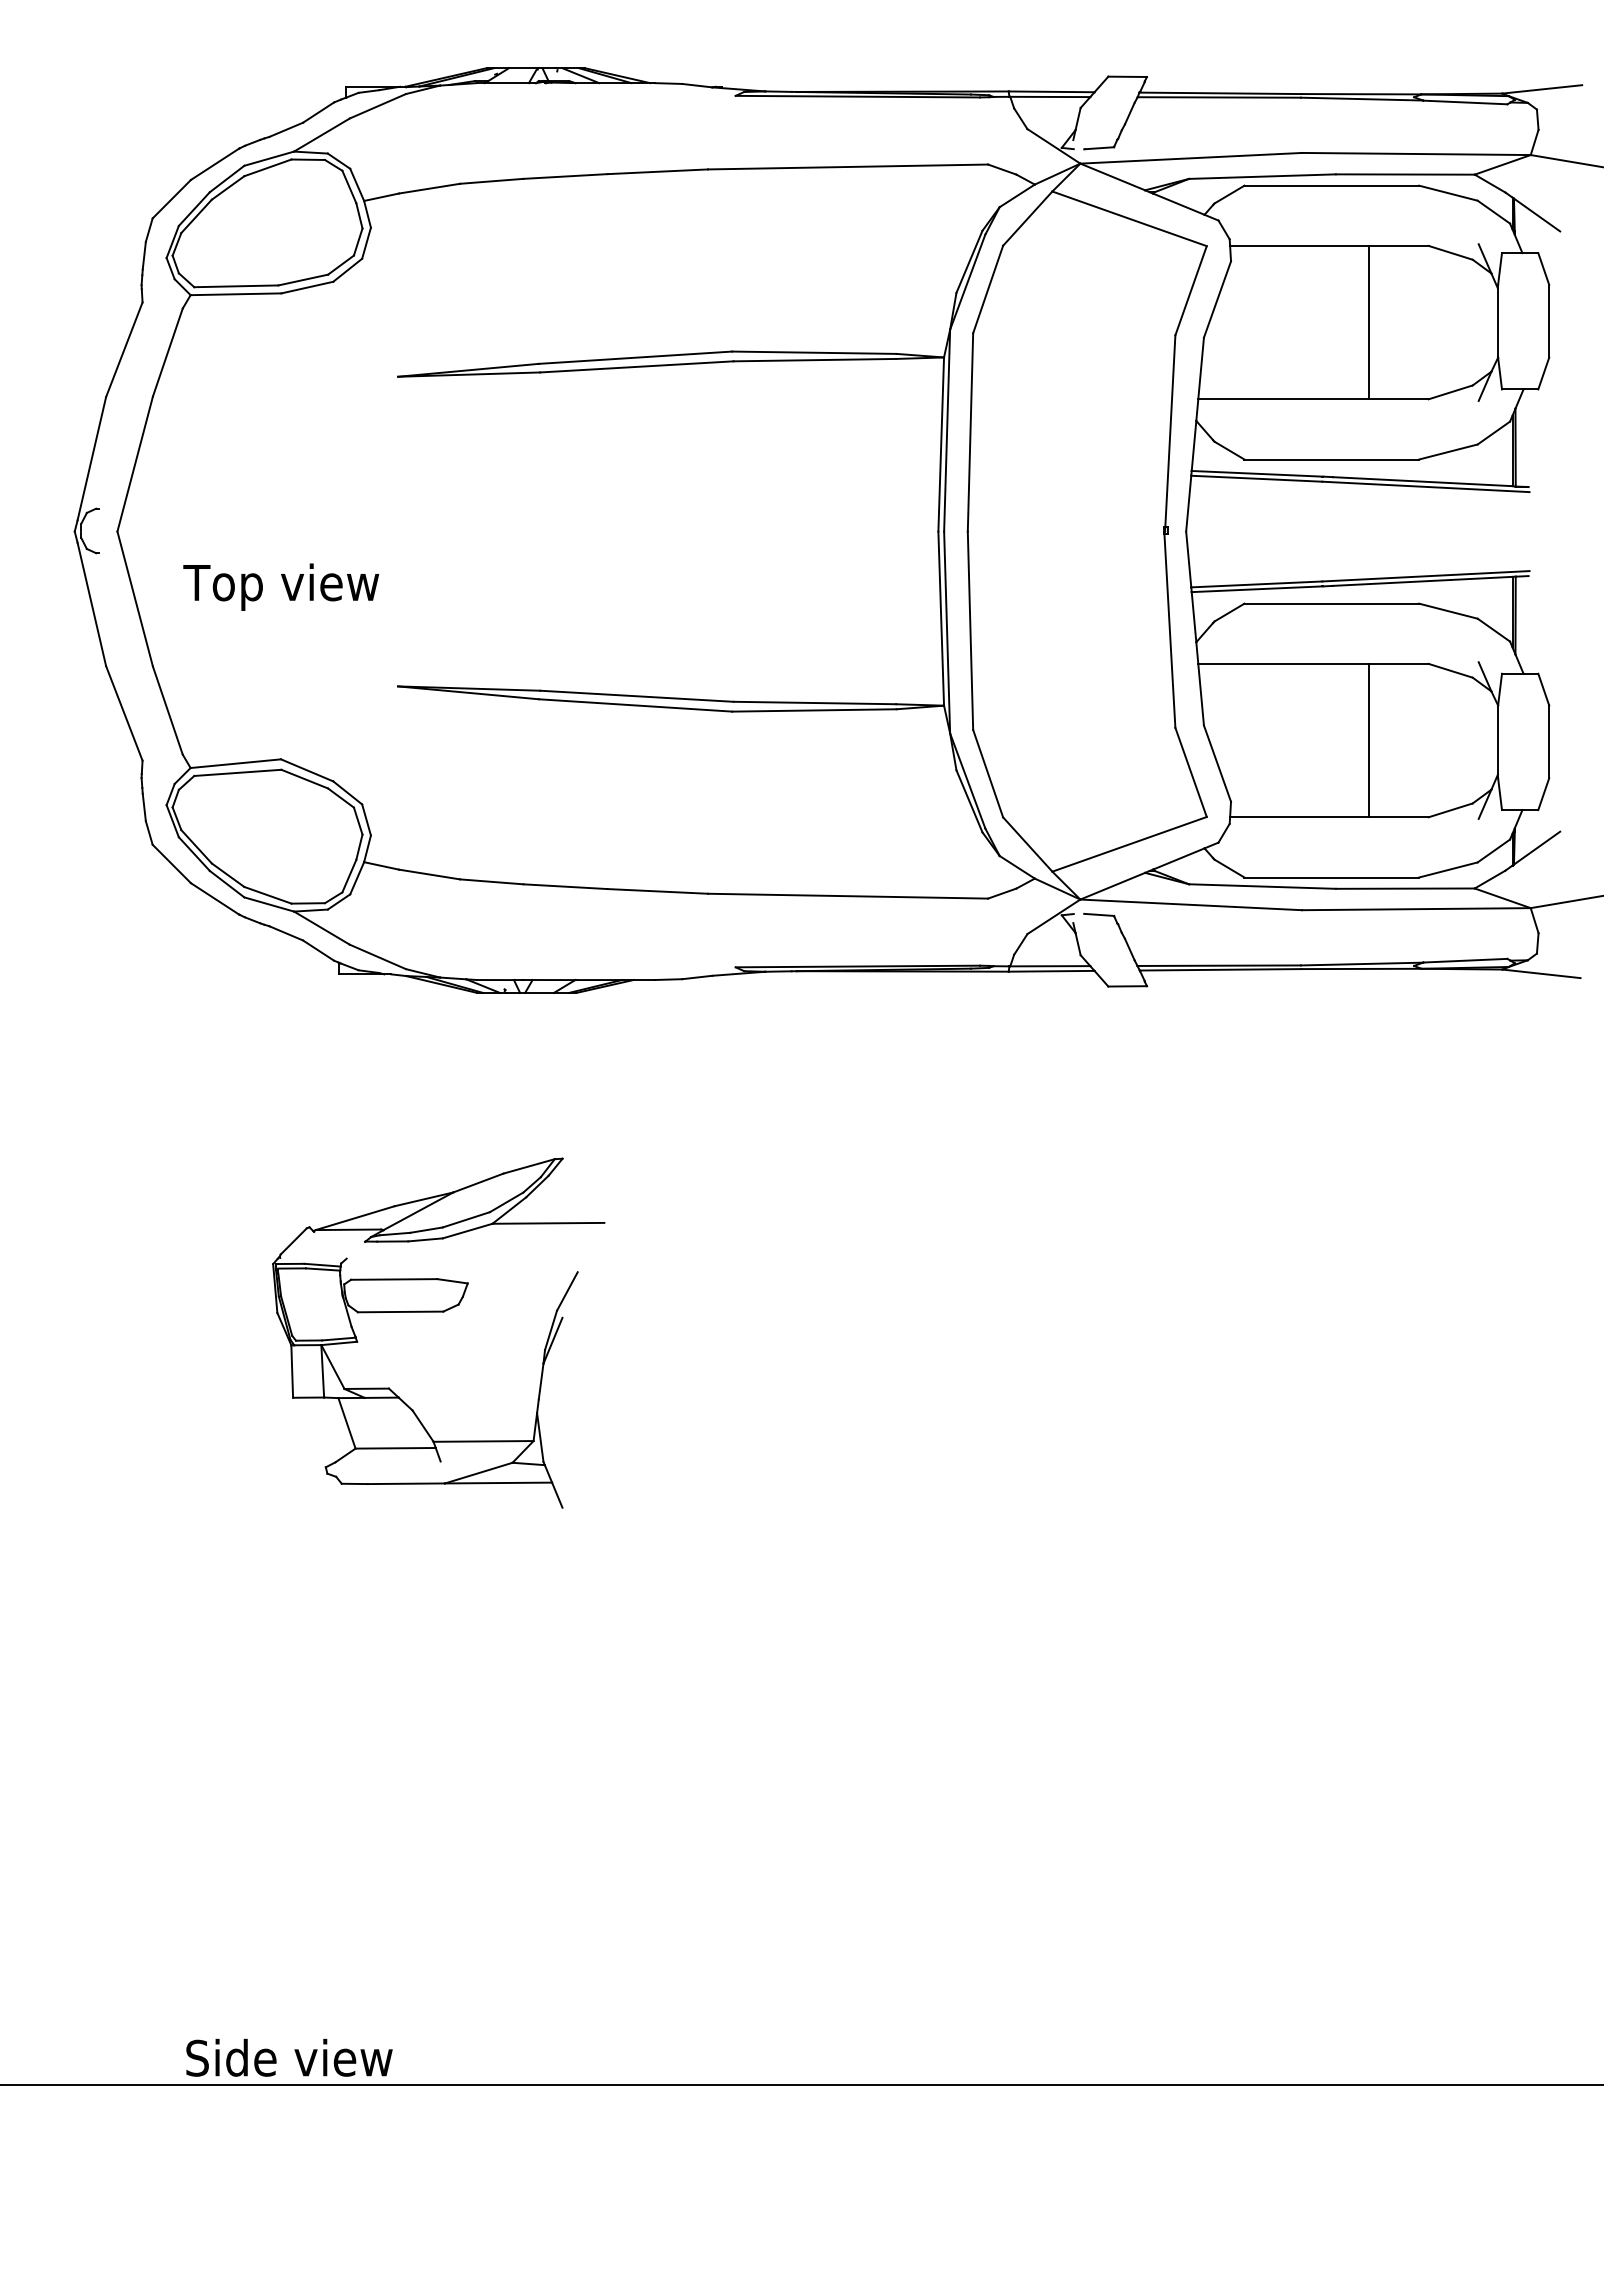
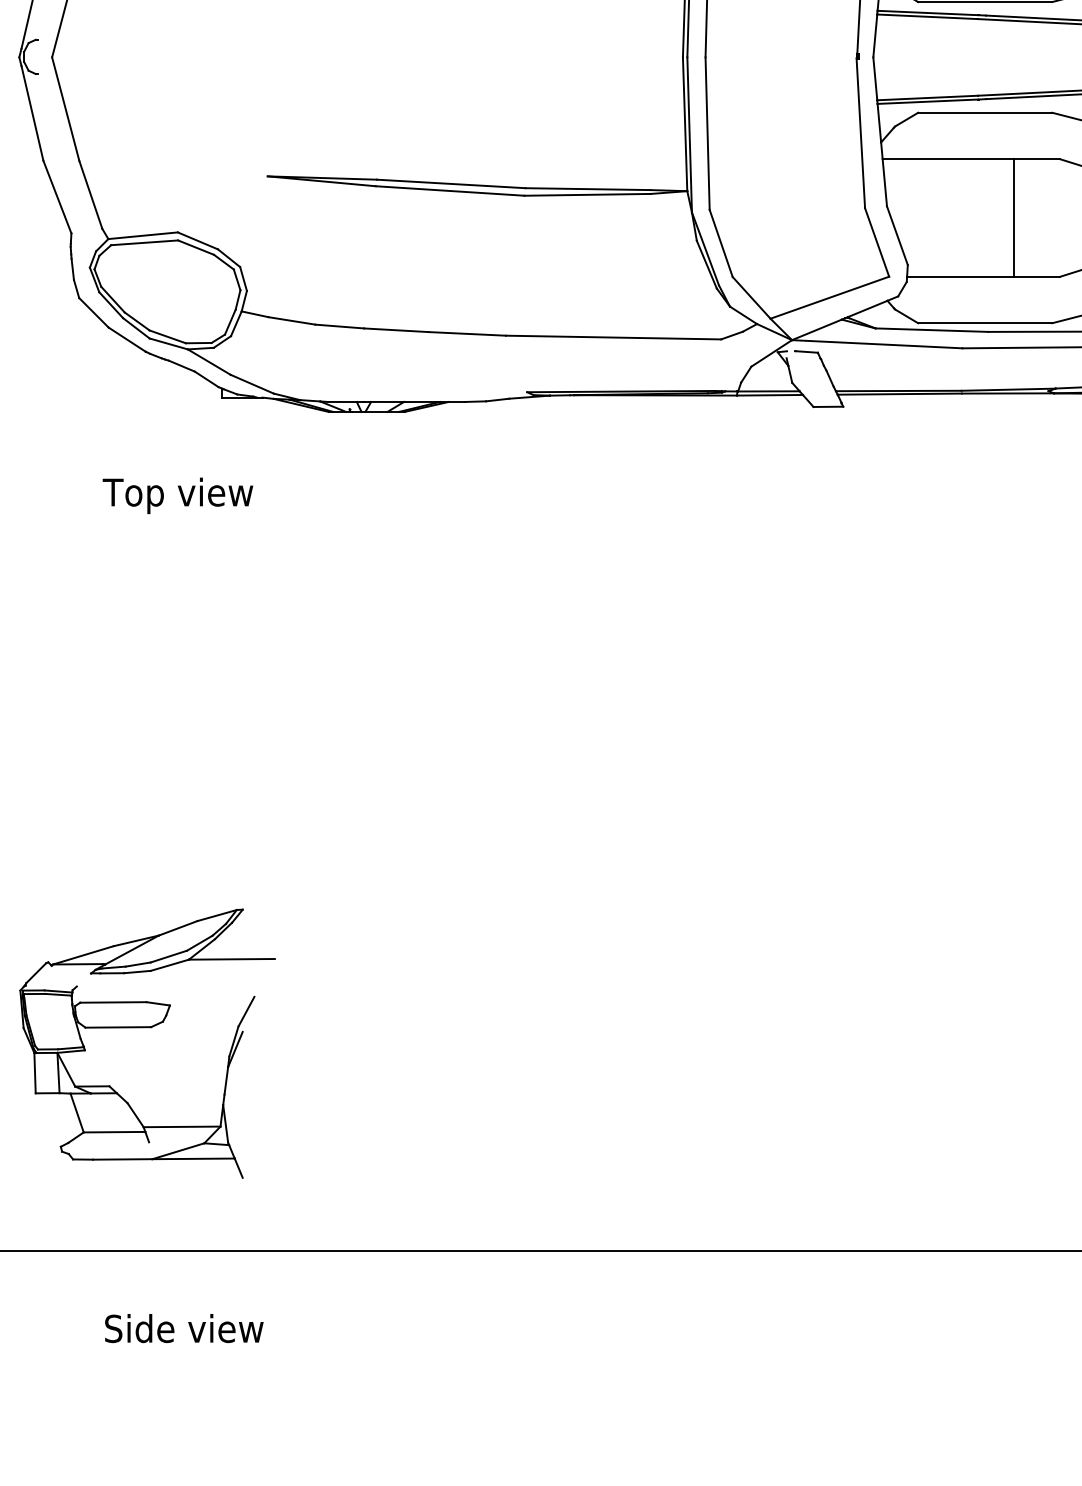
text: (281, 586) -> (178, 495), moved
part: (438, 1312) -> (147, 1027), moved
text: (289, 2057) -> (184, 1328), moved

